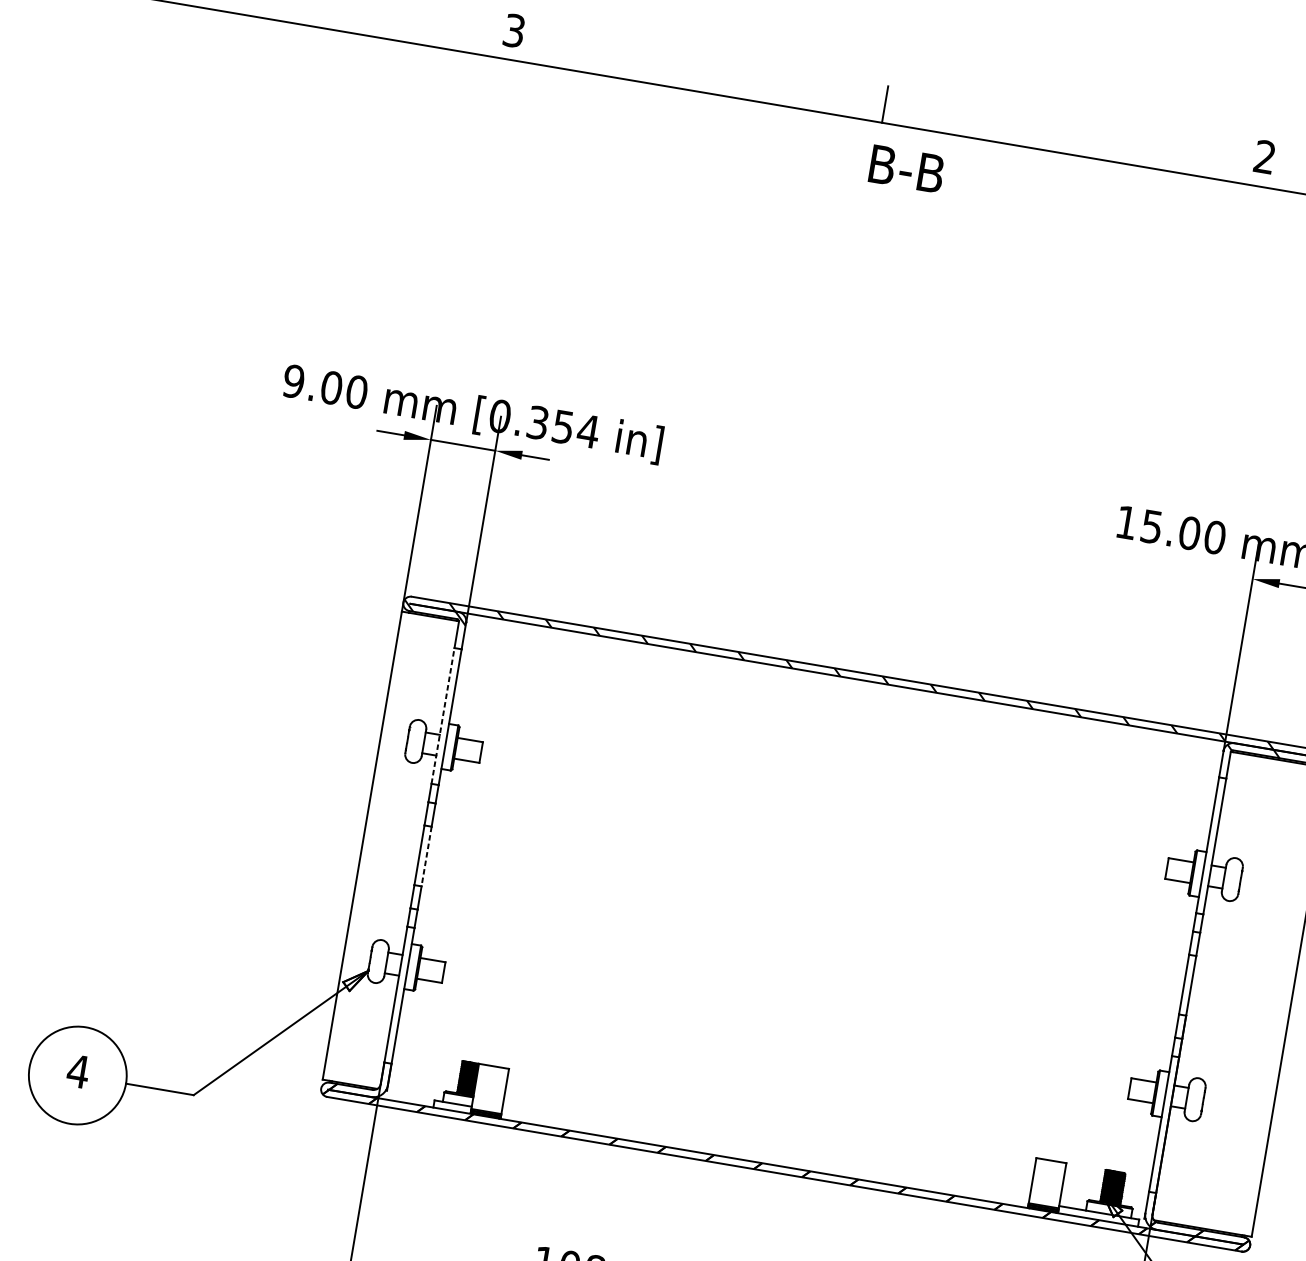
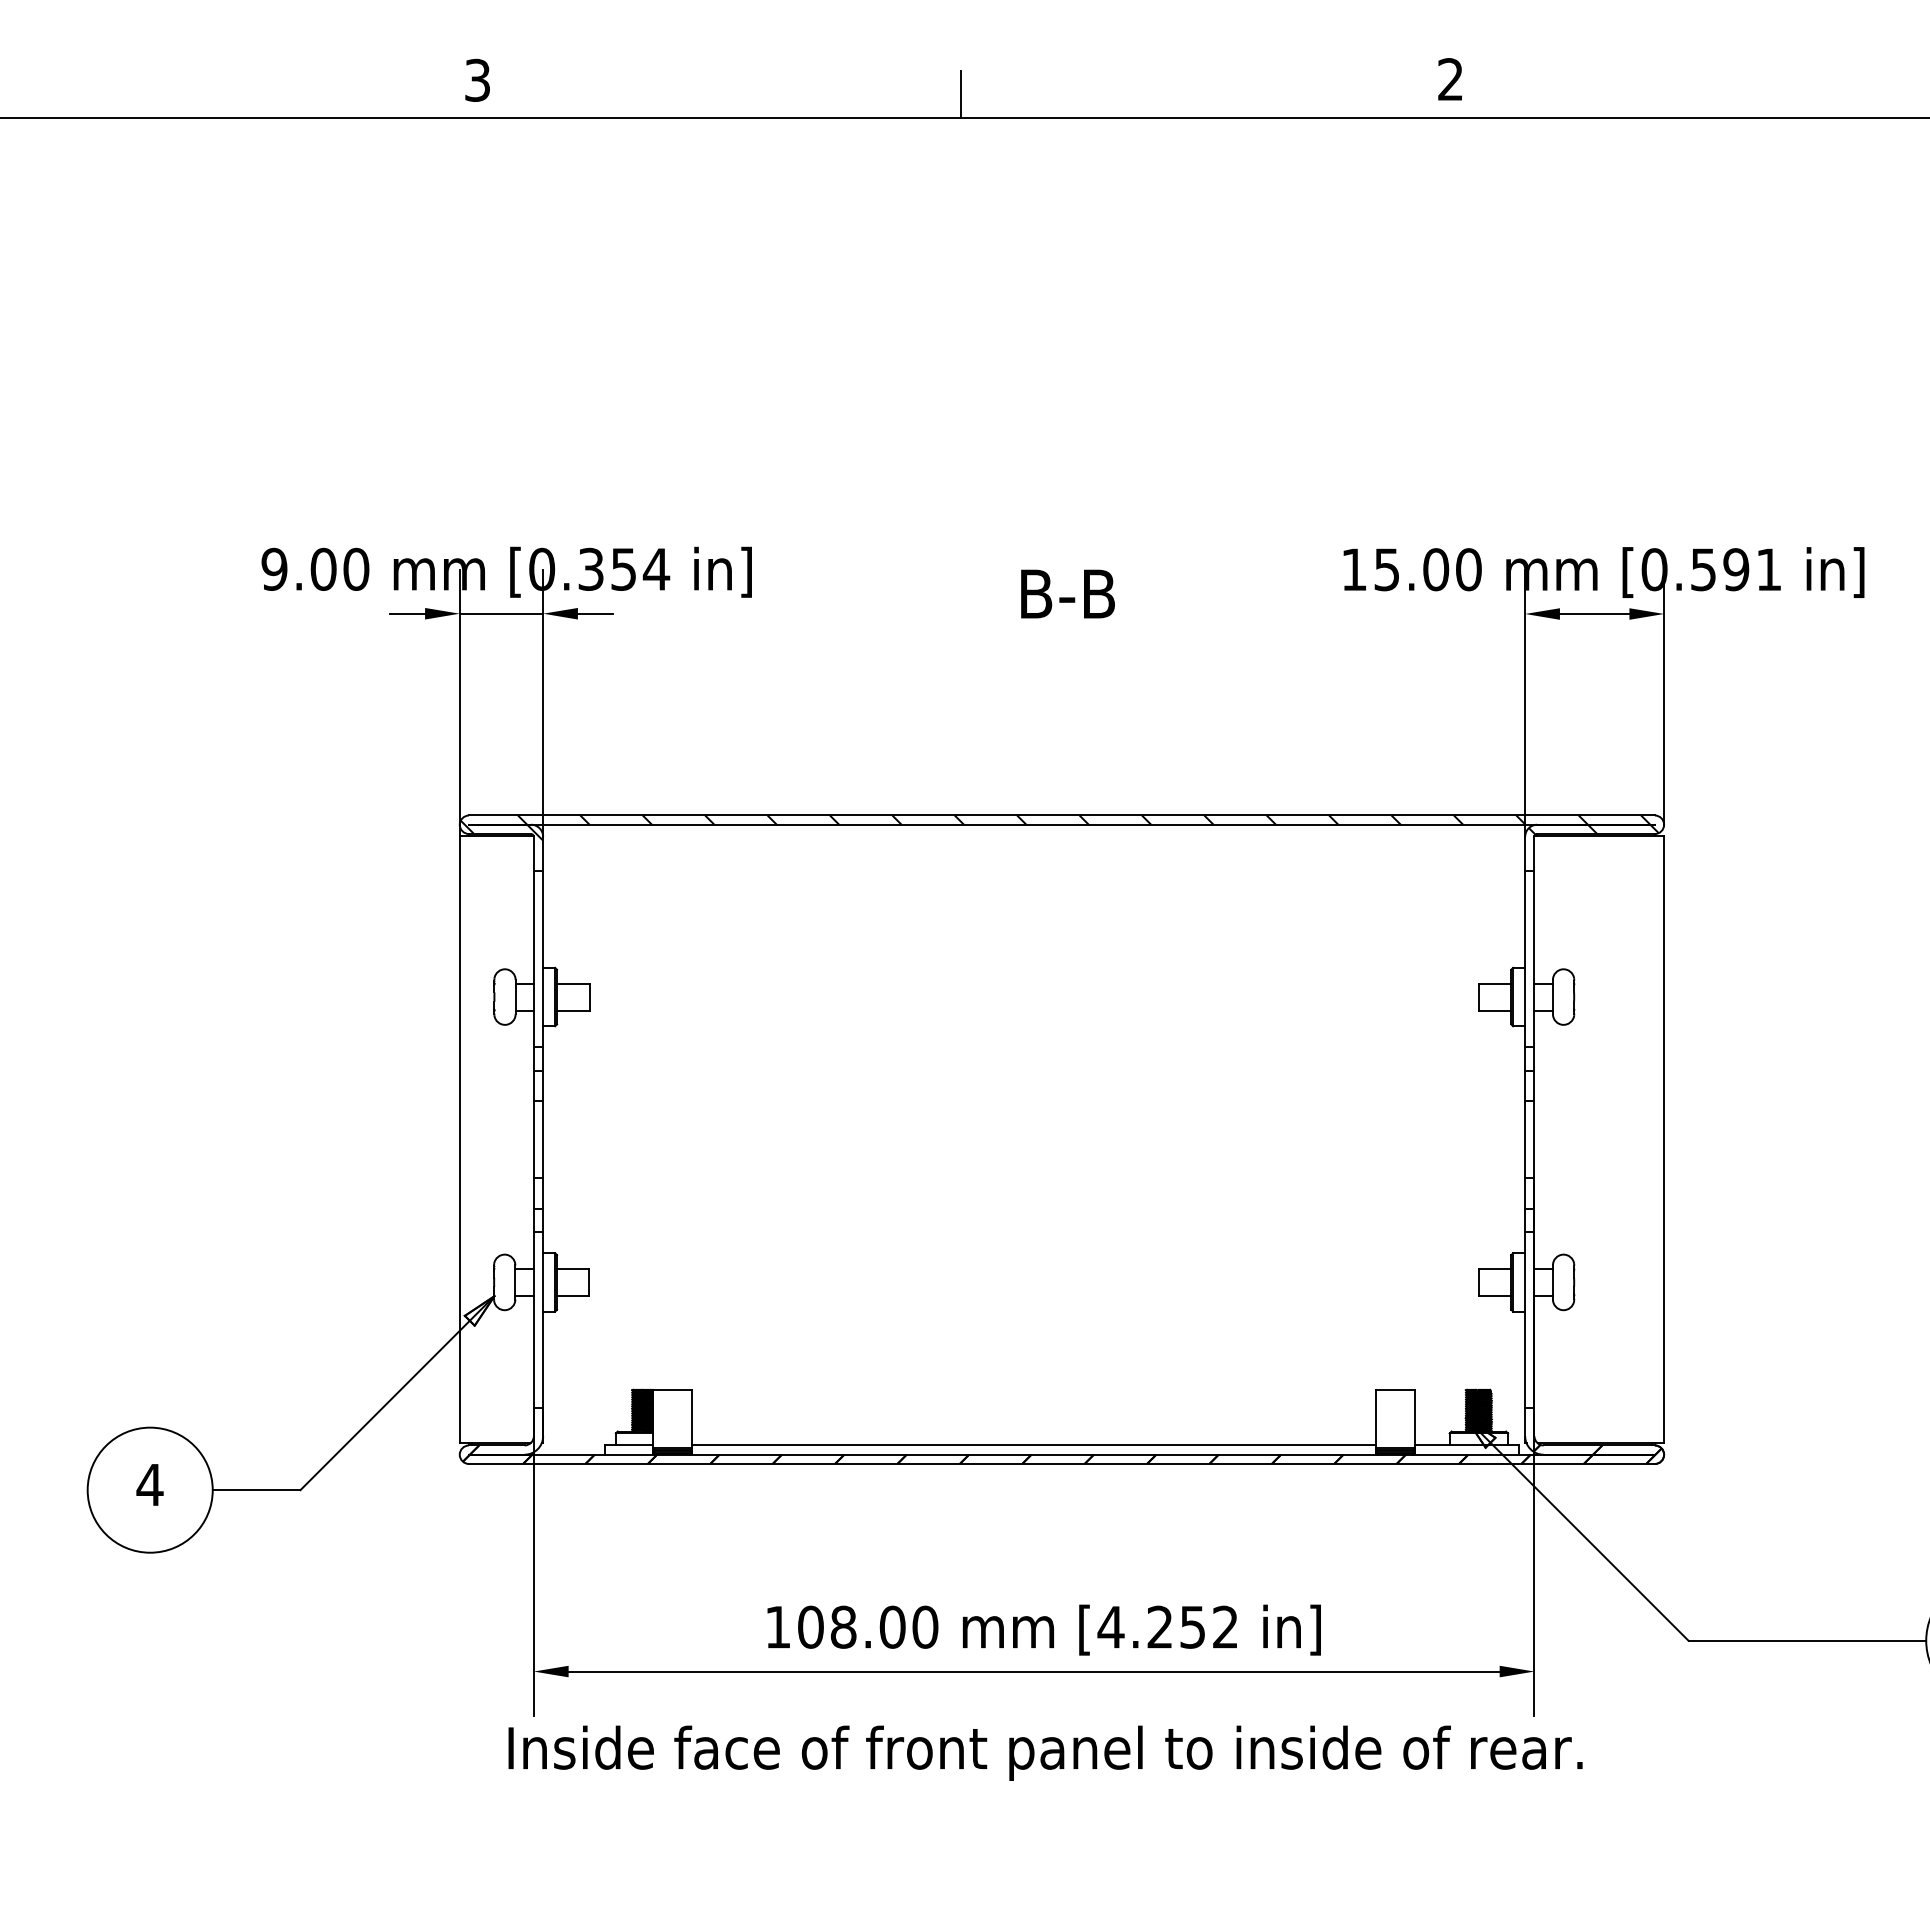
text: (906, 168) -> (1067, 593), moved
line: (442, 715) -> (533, 958), dashed -> solid
line: (426, 856) -> (543, 1139), dashed -> solid
line: (765, 1156) -> (1034, 1445), added

